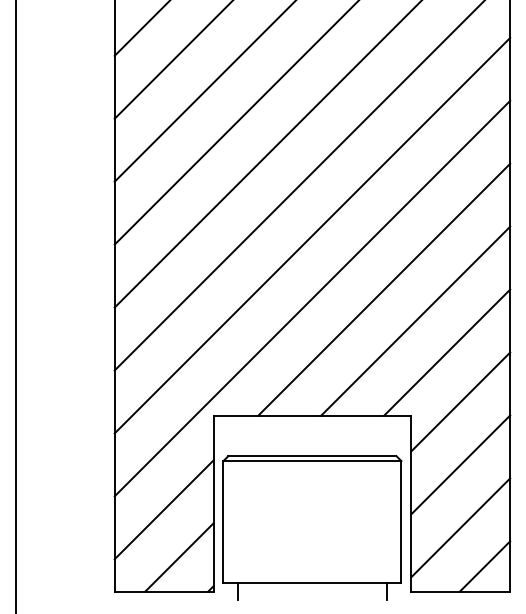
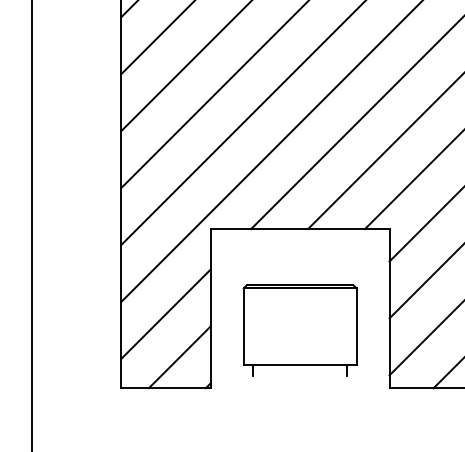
part: (312, 527) -> (300, 330), size x0.7

